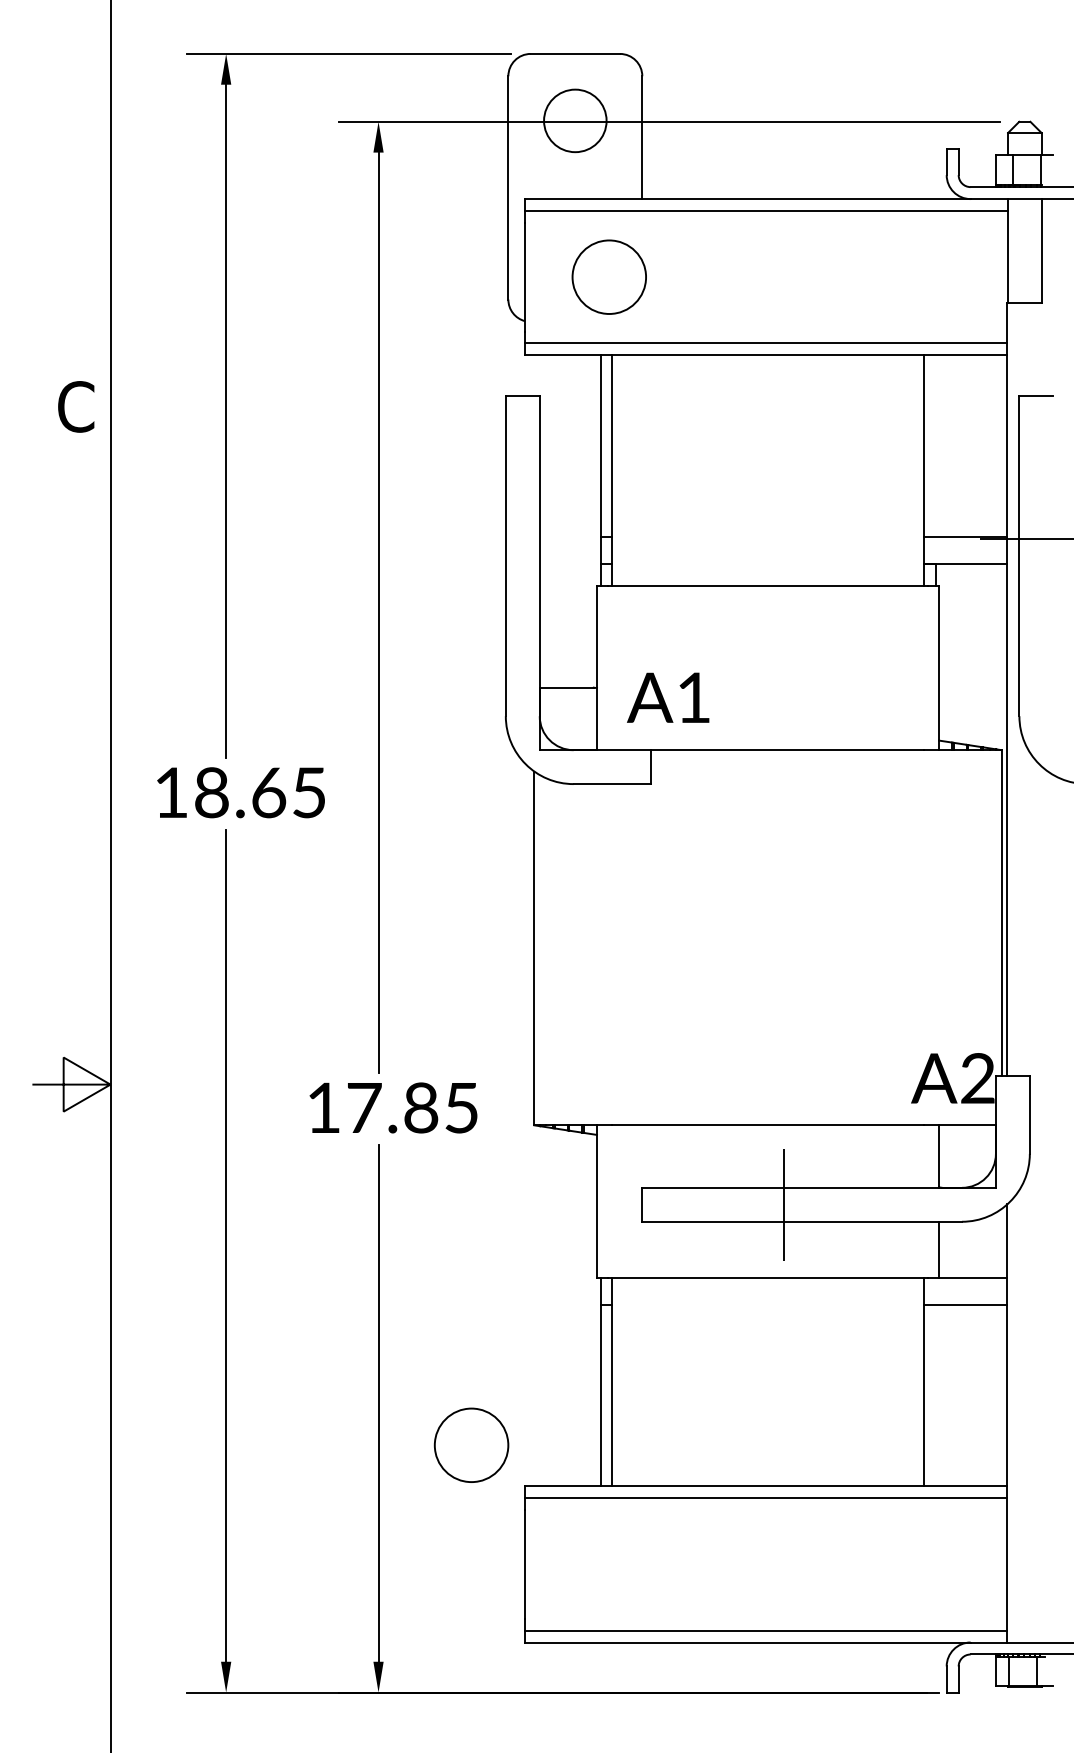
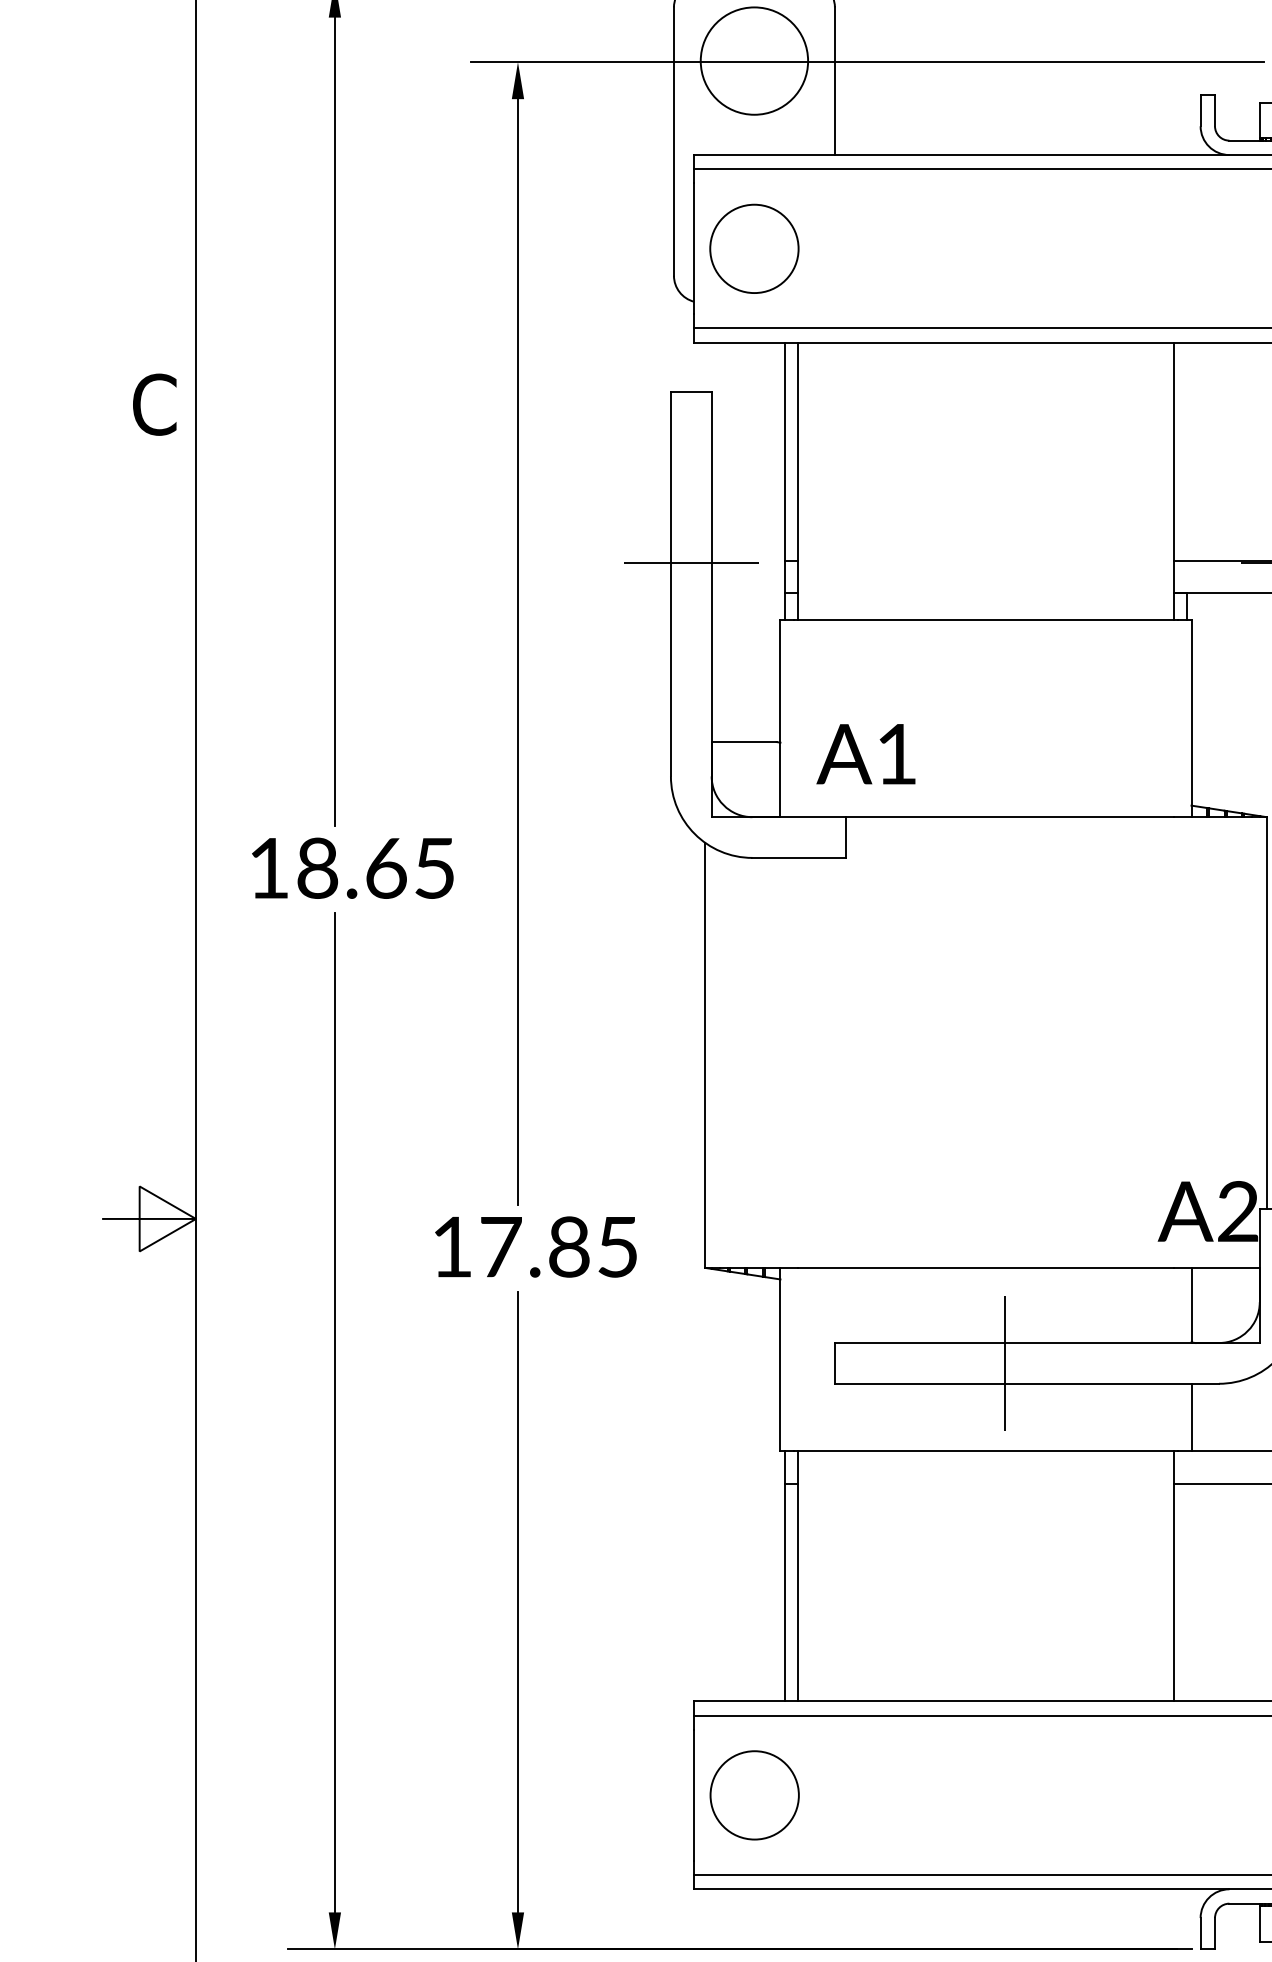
circle: (575, 120) -> (754, 60), size x1.43
circle: (608, 276) -> (753, 248), moved
line: (522, 538) -> (690, 562), added
circle: (471, 1444) -> (754, 1794), moved

